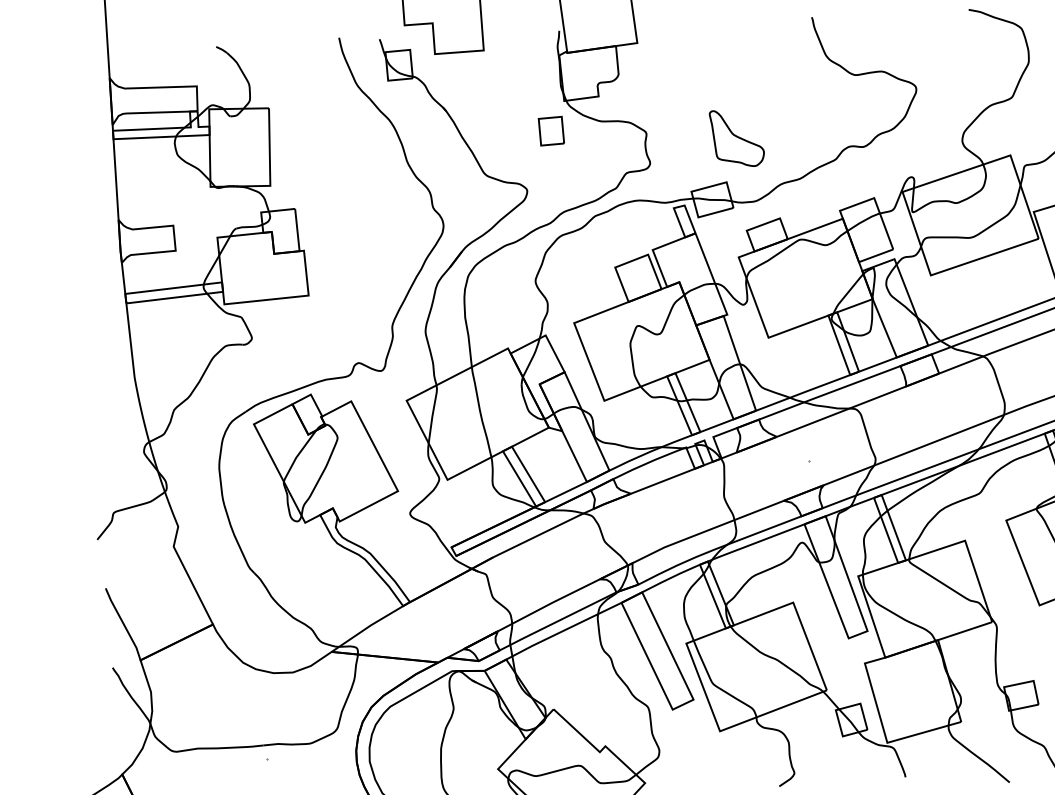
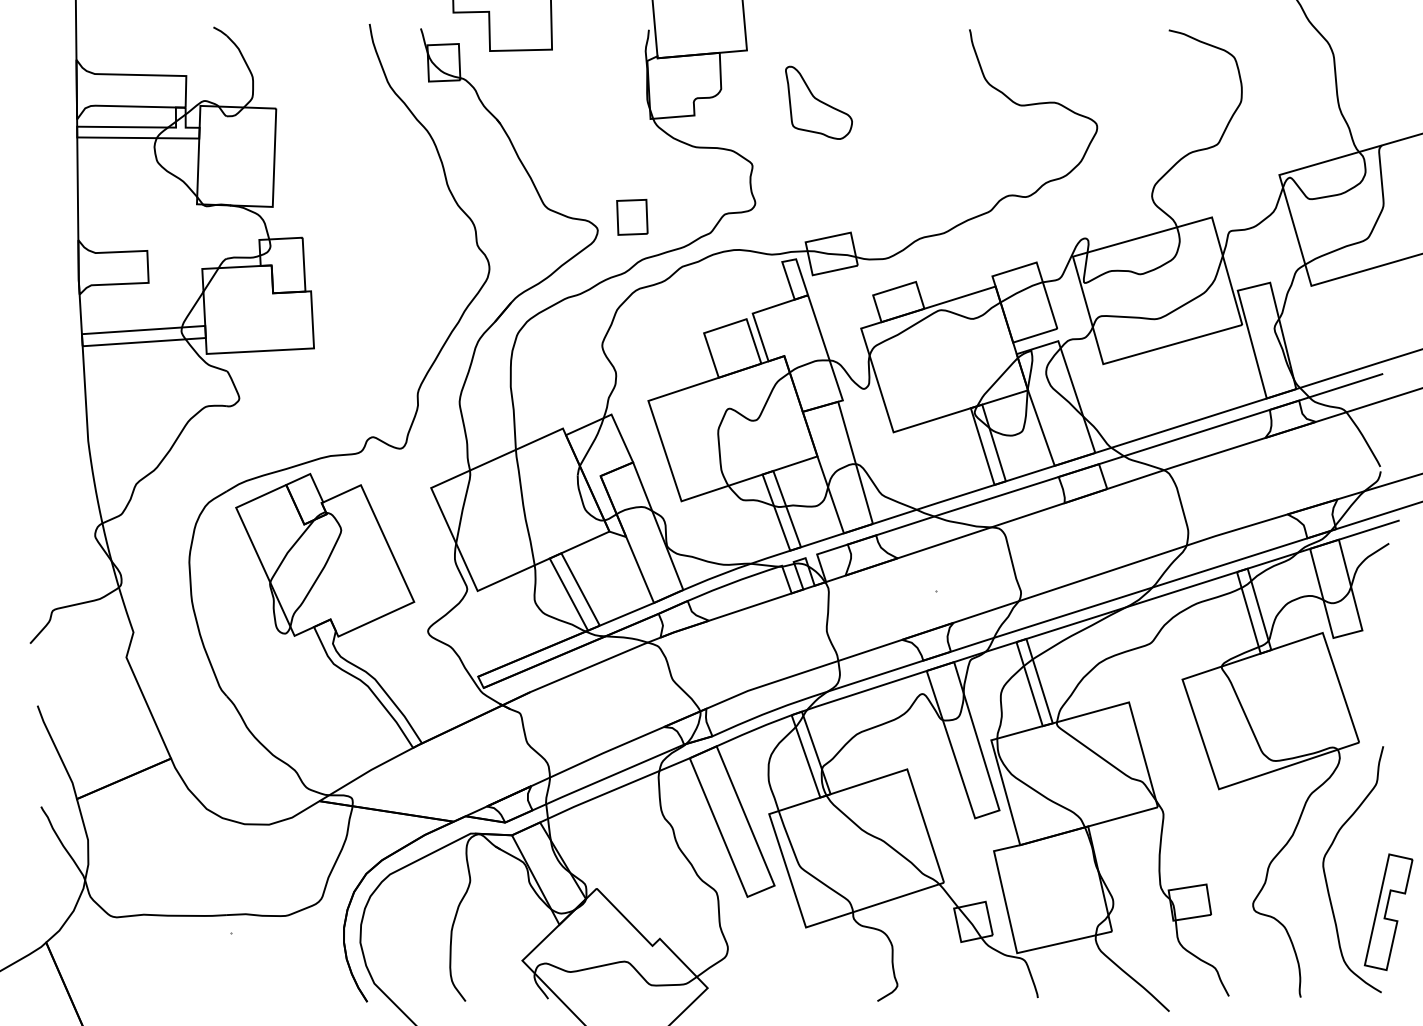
part: (551, 130) -> (632, 216), moved
part: (736, 138) -> (818, 102), moved

